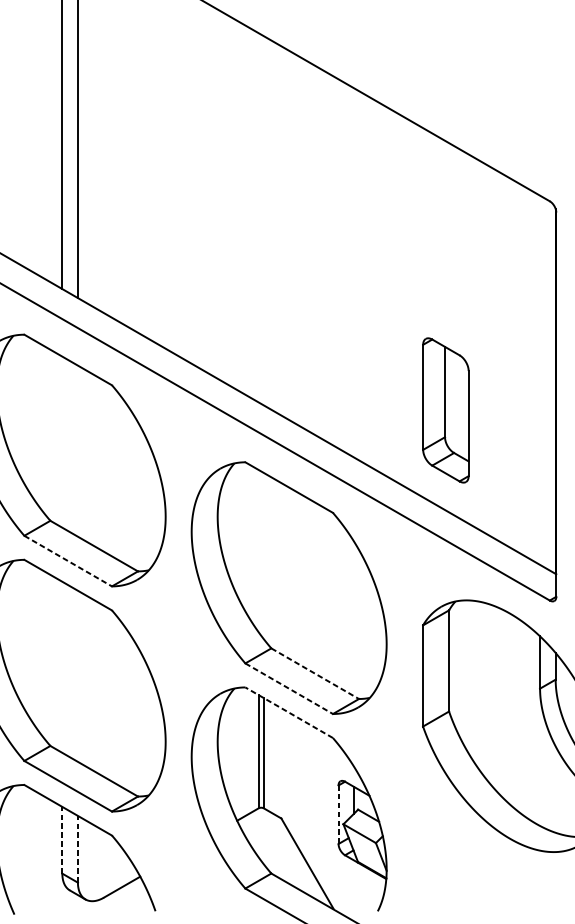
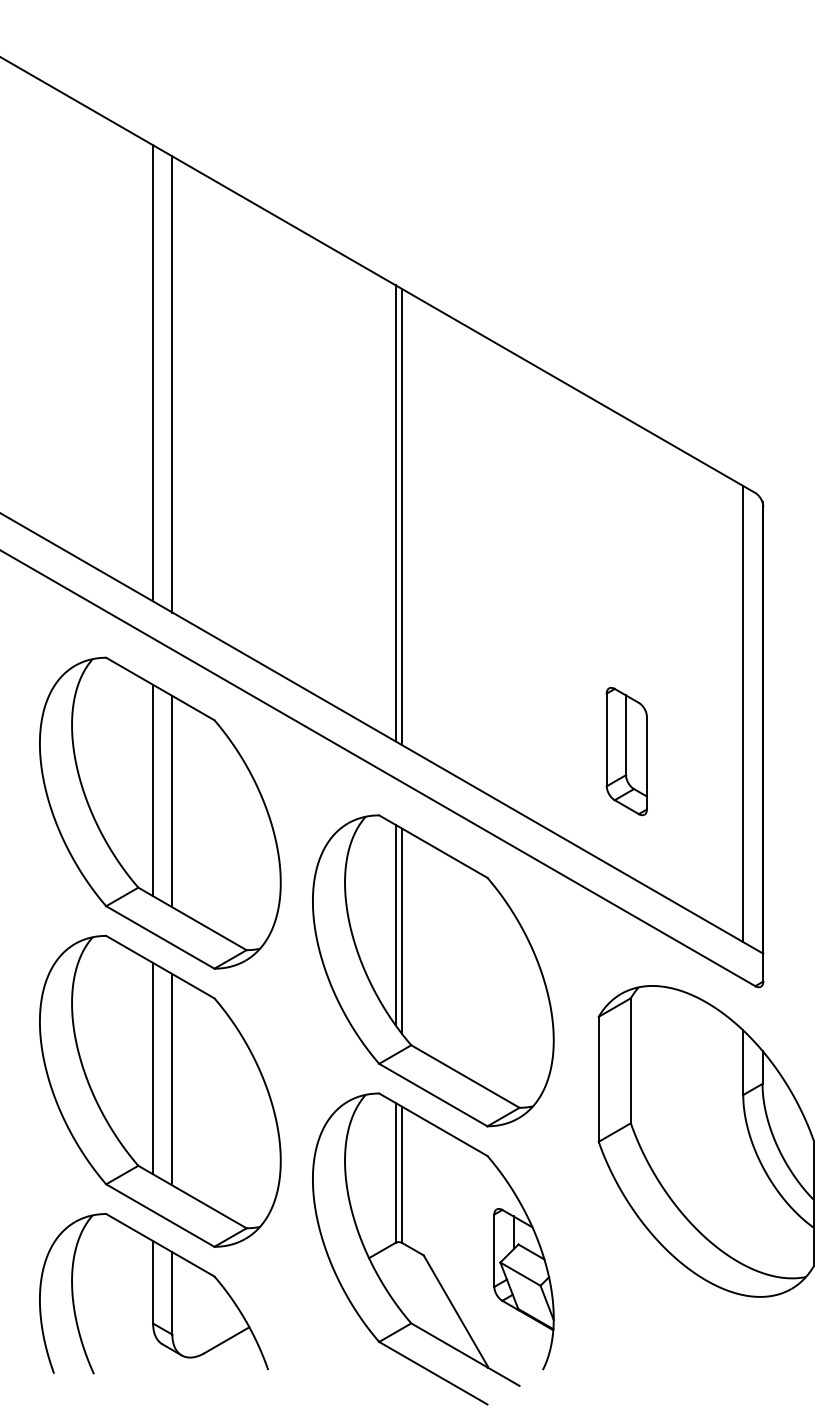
line: (258, 217) -> (395, 513), added
line: (264, 220) -> (402, 516), added
line: (540, 380) -> (743, 714), added
part: (445, 410) -> (626, 751), size x0.71
line: (62, 442) -> (153, 790), added
line: (78, 451) -> (172, 801), added
line: (258, 550) -> (395, 924), added
line: (264, 555) -> (402, 930), added
line: (68, 561) -> (160, 937), dashed -> solid
line: (62, 667) -> (153, 1068), added
line: (315, 673) -> (465, 1076), dashed -> solid
line: (78, 676) -> (172, 1079), added
line: (289, 689) -> (433, 1095), dashed -> solid
line: (289, 712) -> (433, 1124), dashed -> solid
line: (338, 814) -> (494, 1250), dashed -> solid
line: (62, 839) -> (153, 1281), dashed -> solid
line: (78, 848) -> (172, 1292), dashed -> solid

